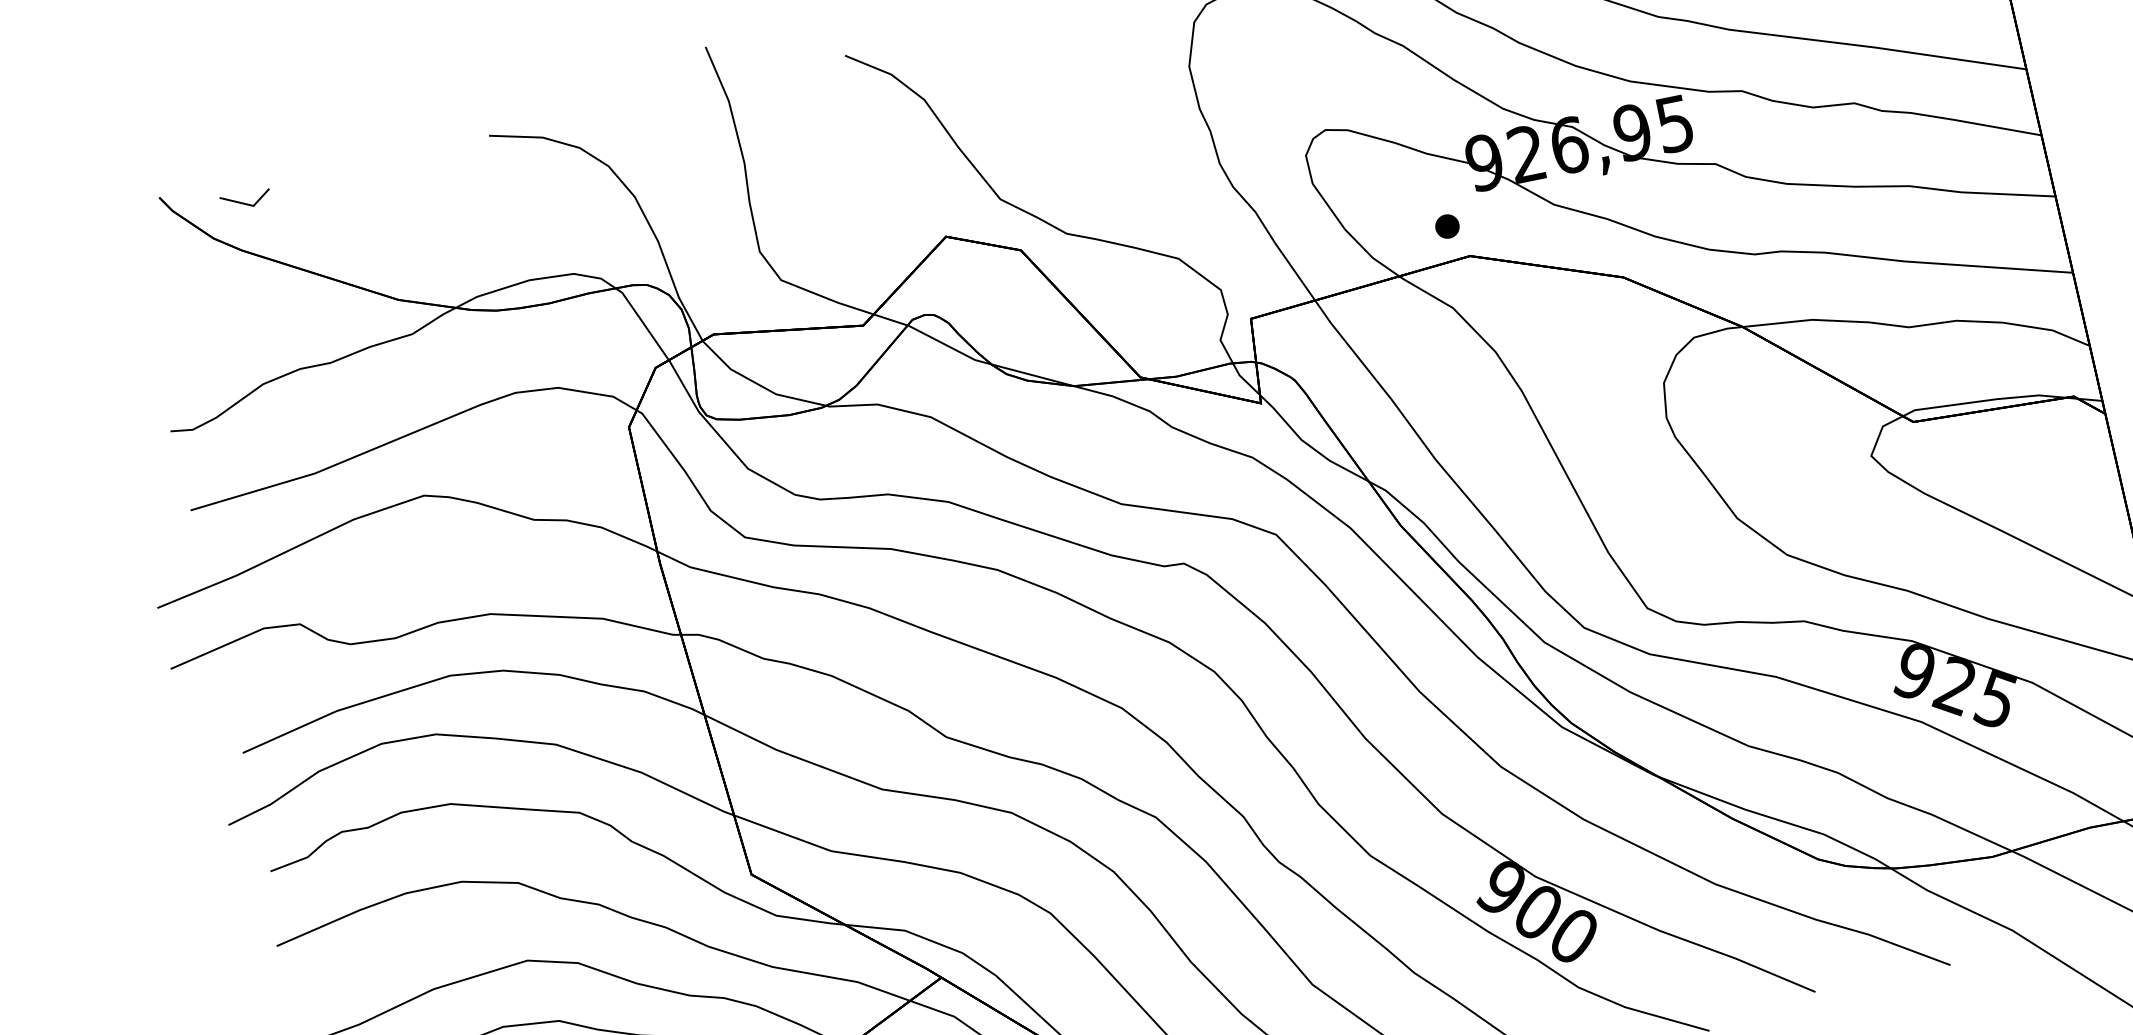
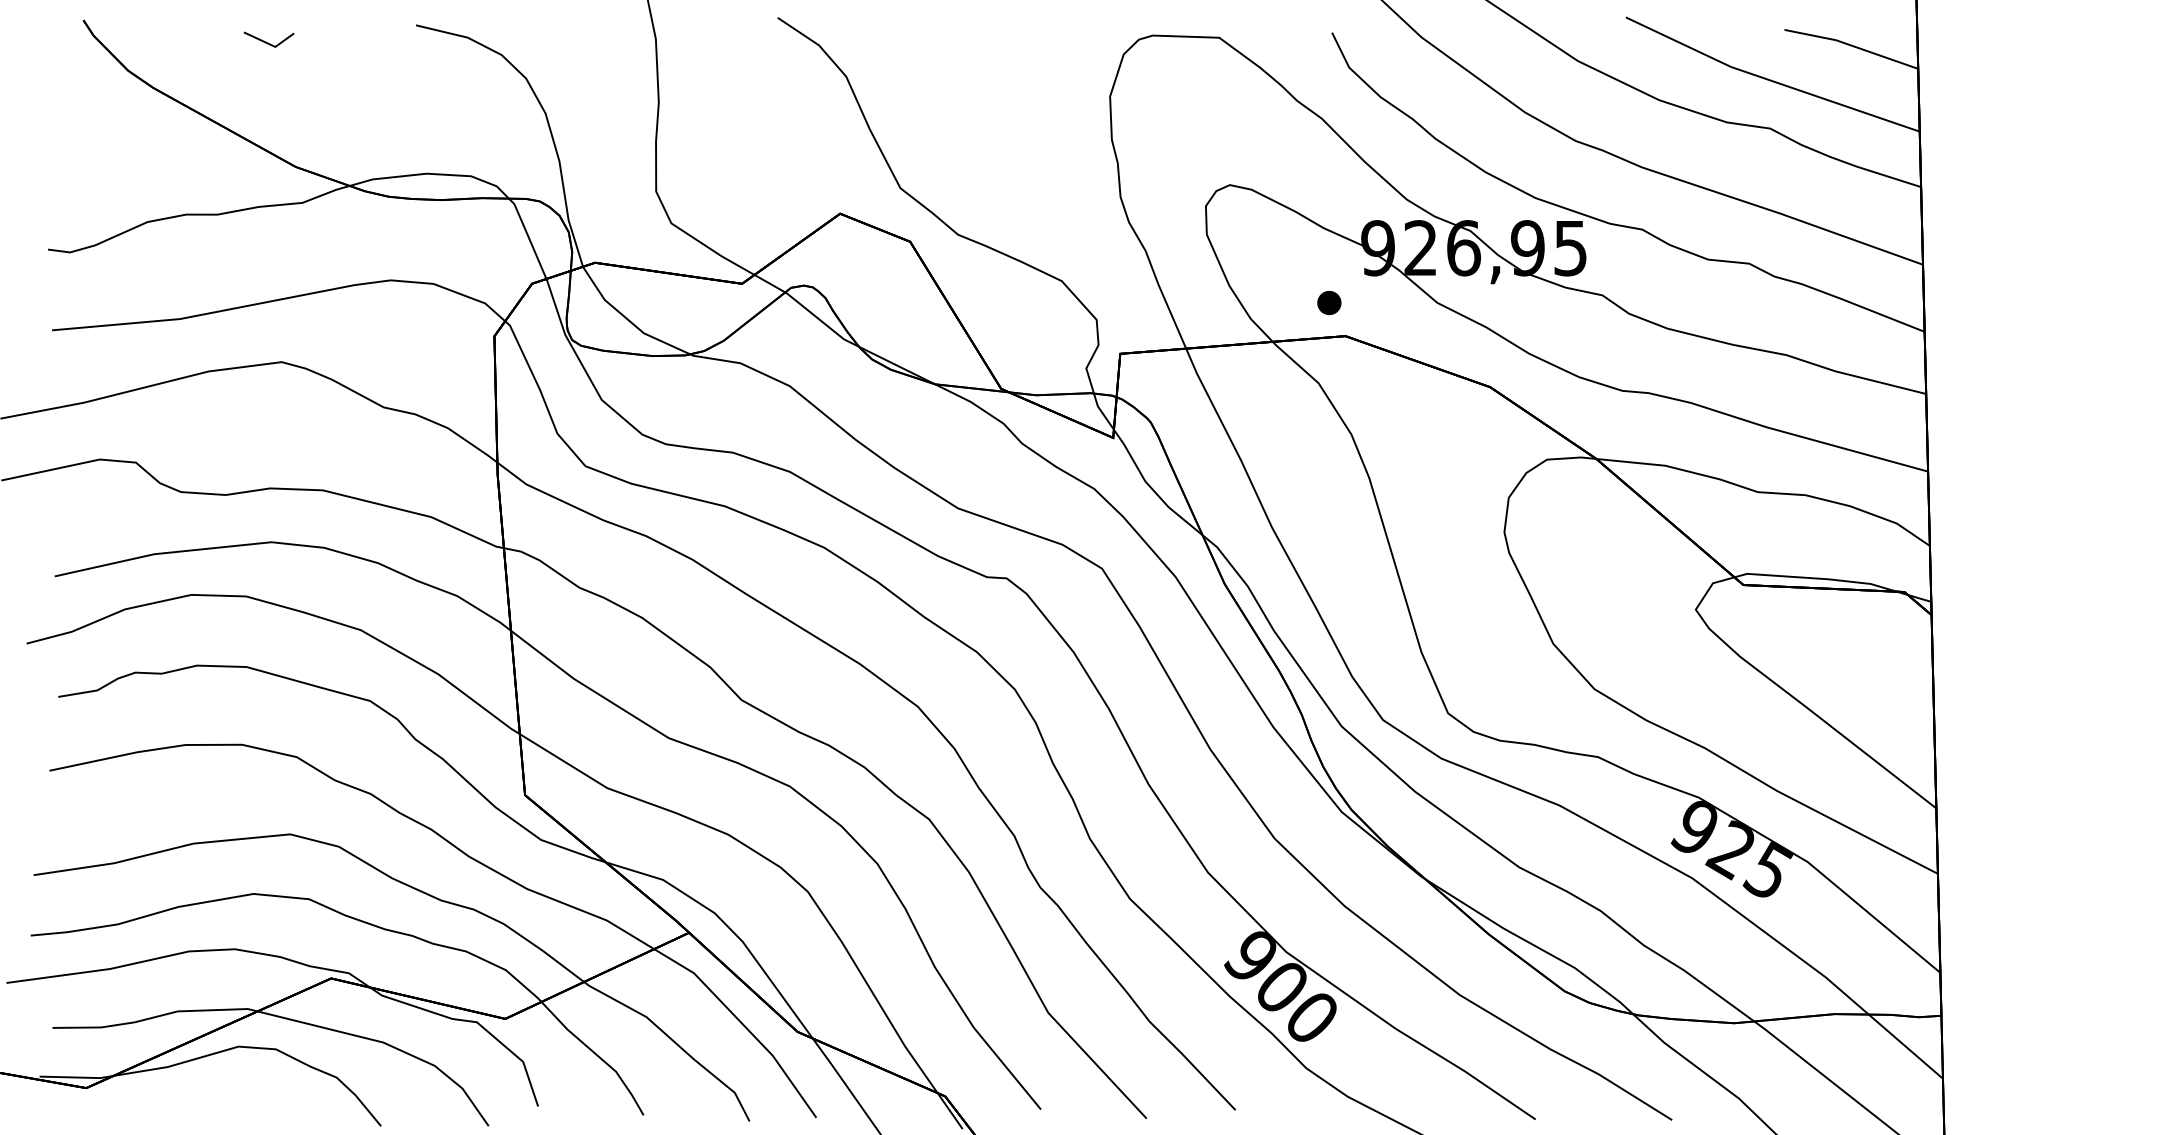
line: (243, 202) -> (266, 41), moved

